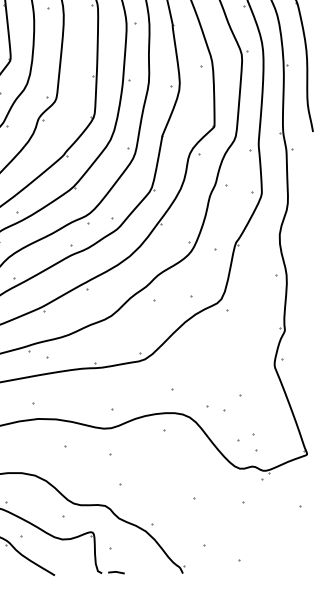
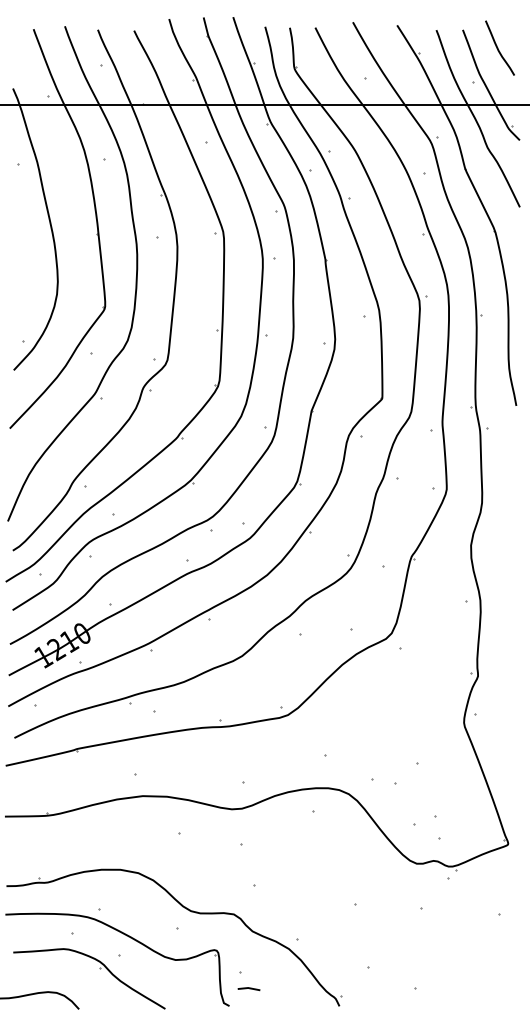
line: (116, 572) -> (248, 988), moved

